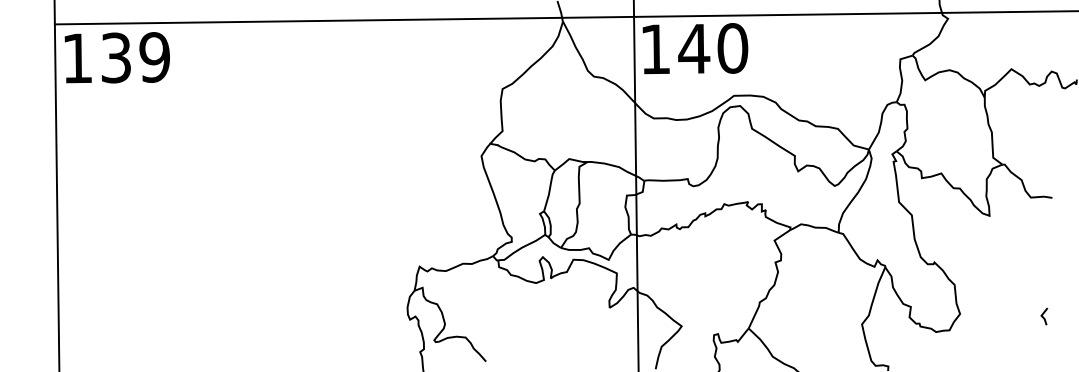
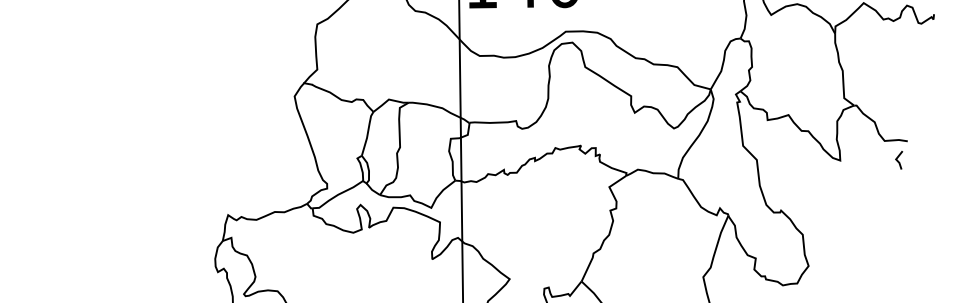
line: (1043, 316) -> (898, 160), moved

